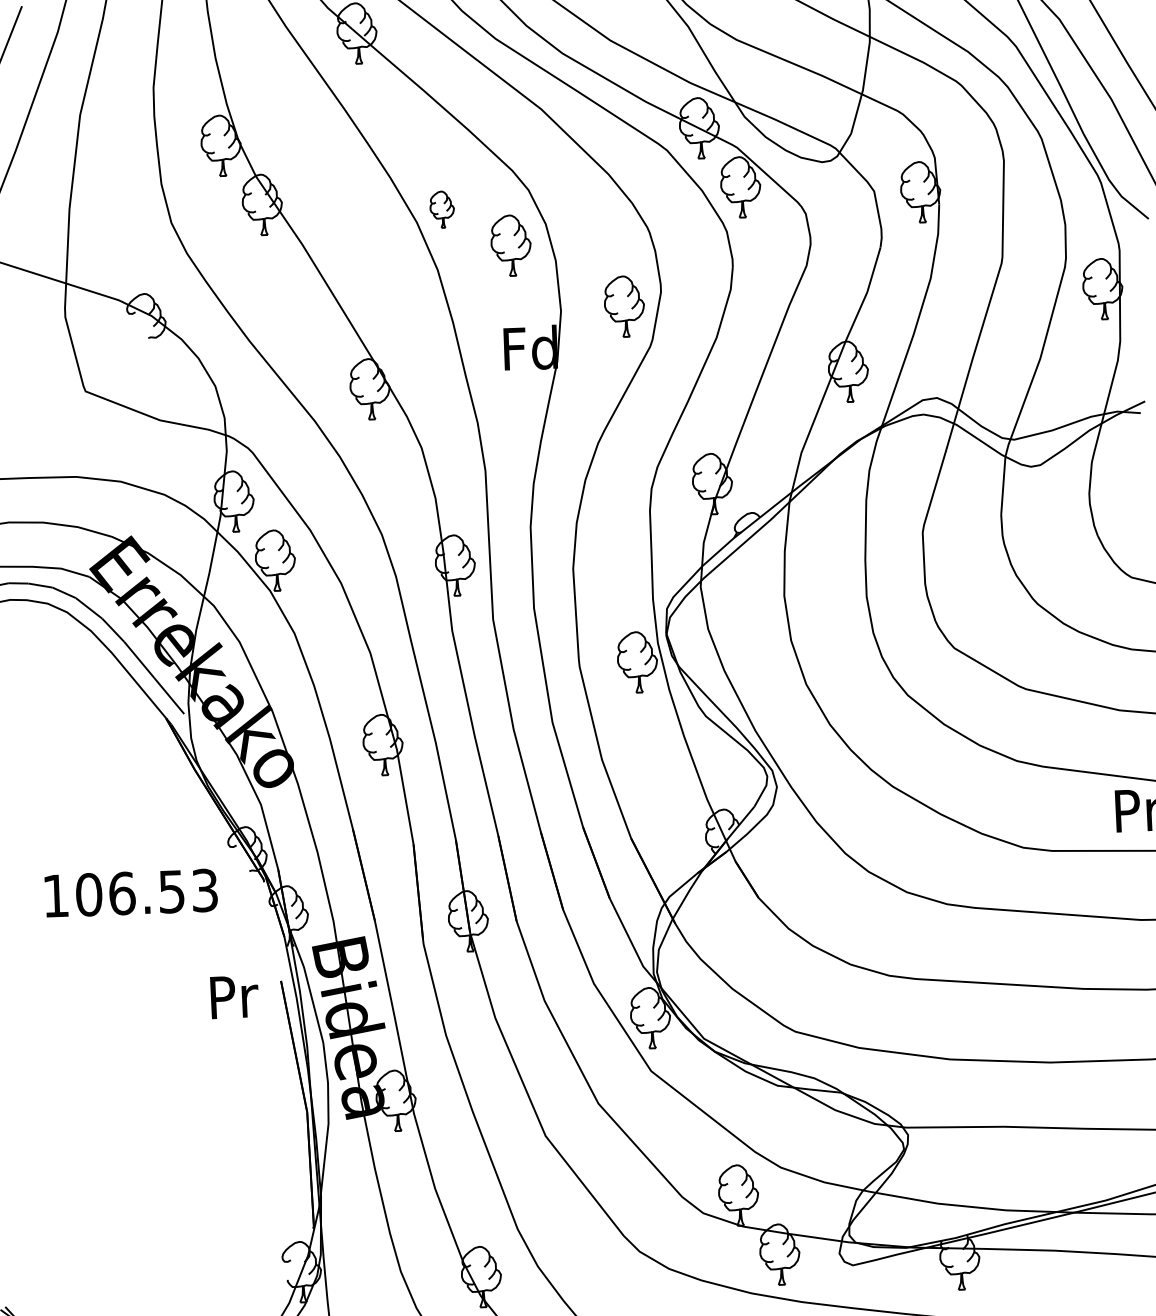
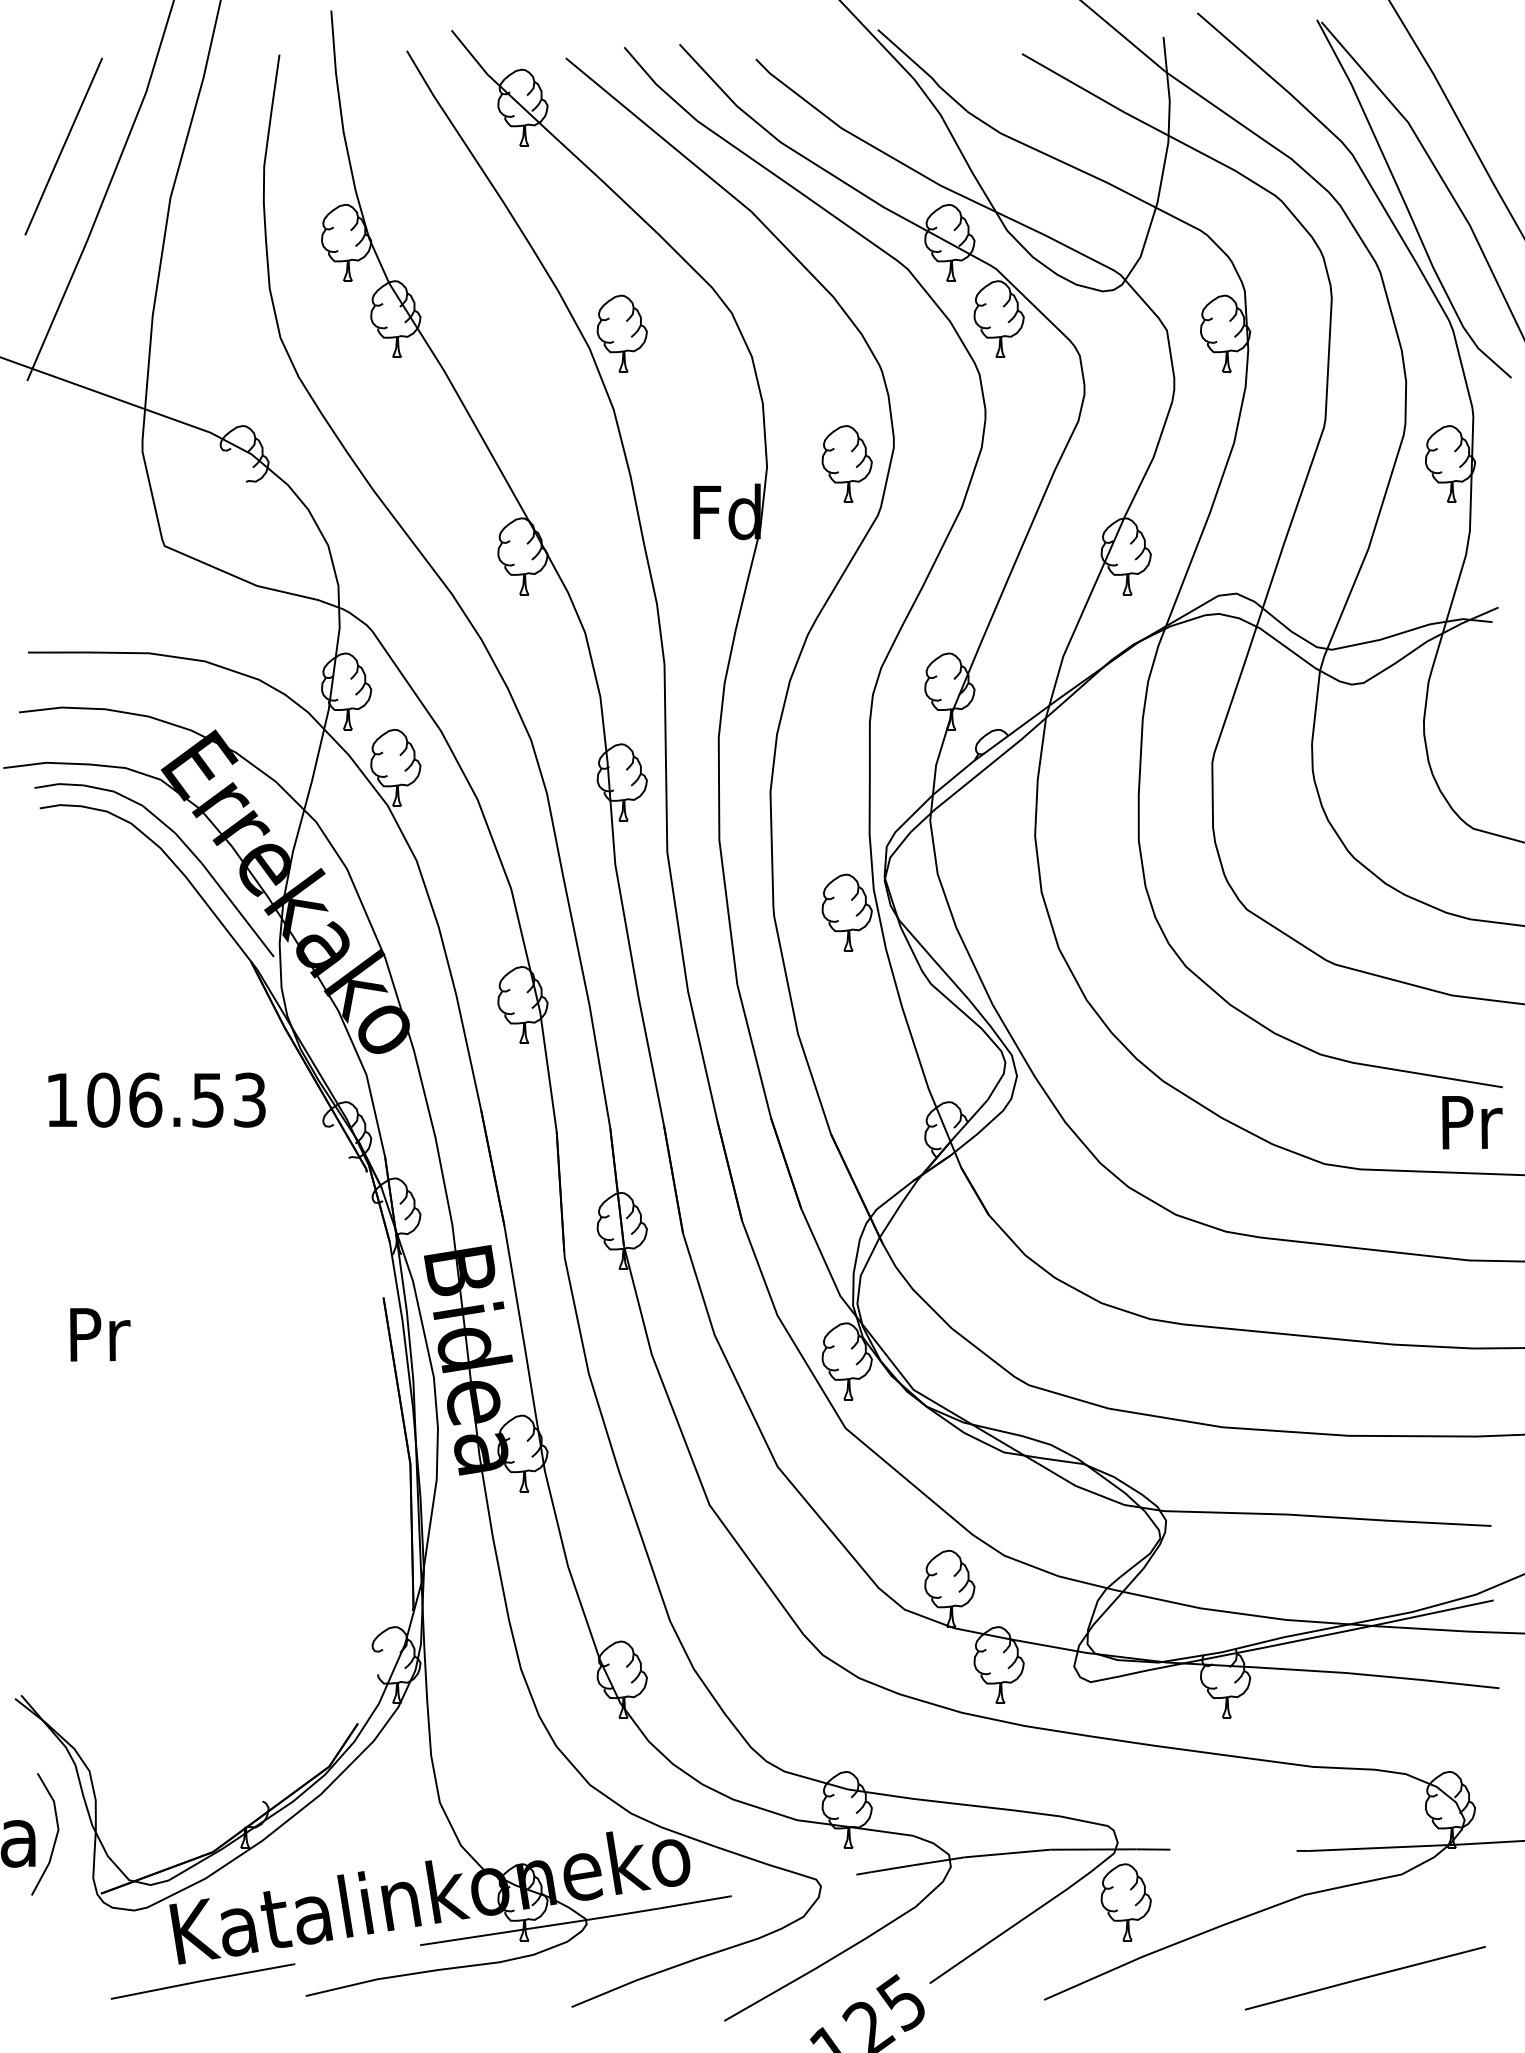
part: (441, 209) -> (621, 333), size x1.67
part: (510, 245) -> (706, 381), removed
text: (130, 892) -> (156, 1099), moved
text: (234, 996) -> (100, 1334), moved

